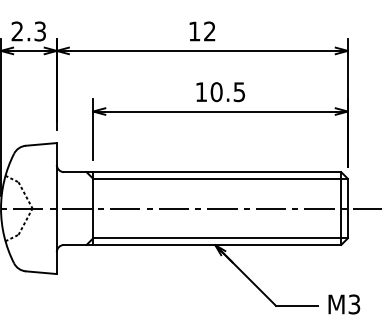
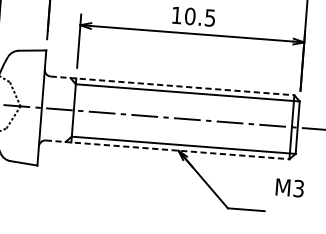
line: (202, 172) -> (172, 86), solid -> dashed
line: (202, 244) -> (167, 149), solid -> dashed
text: (344, 304) -> (290, 188), moved

